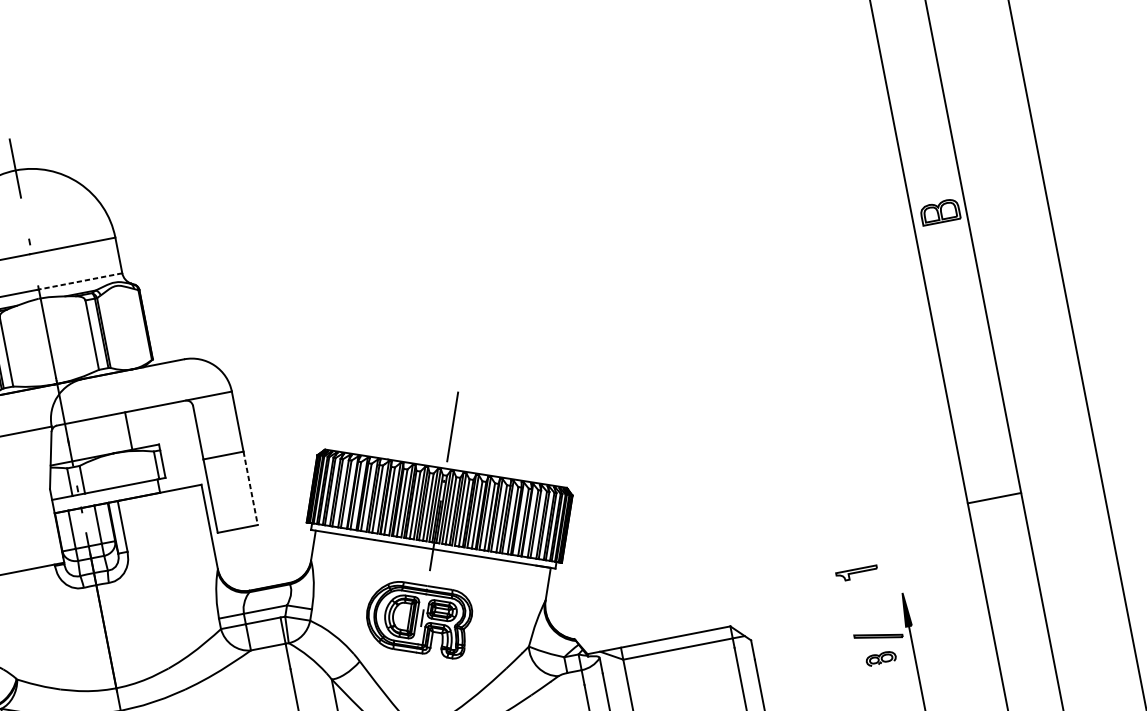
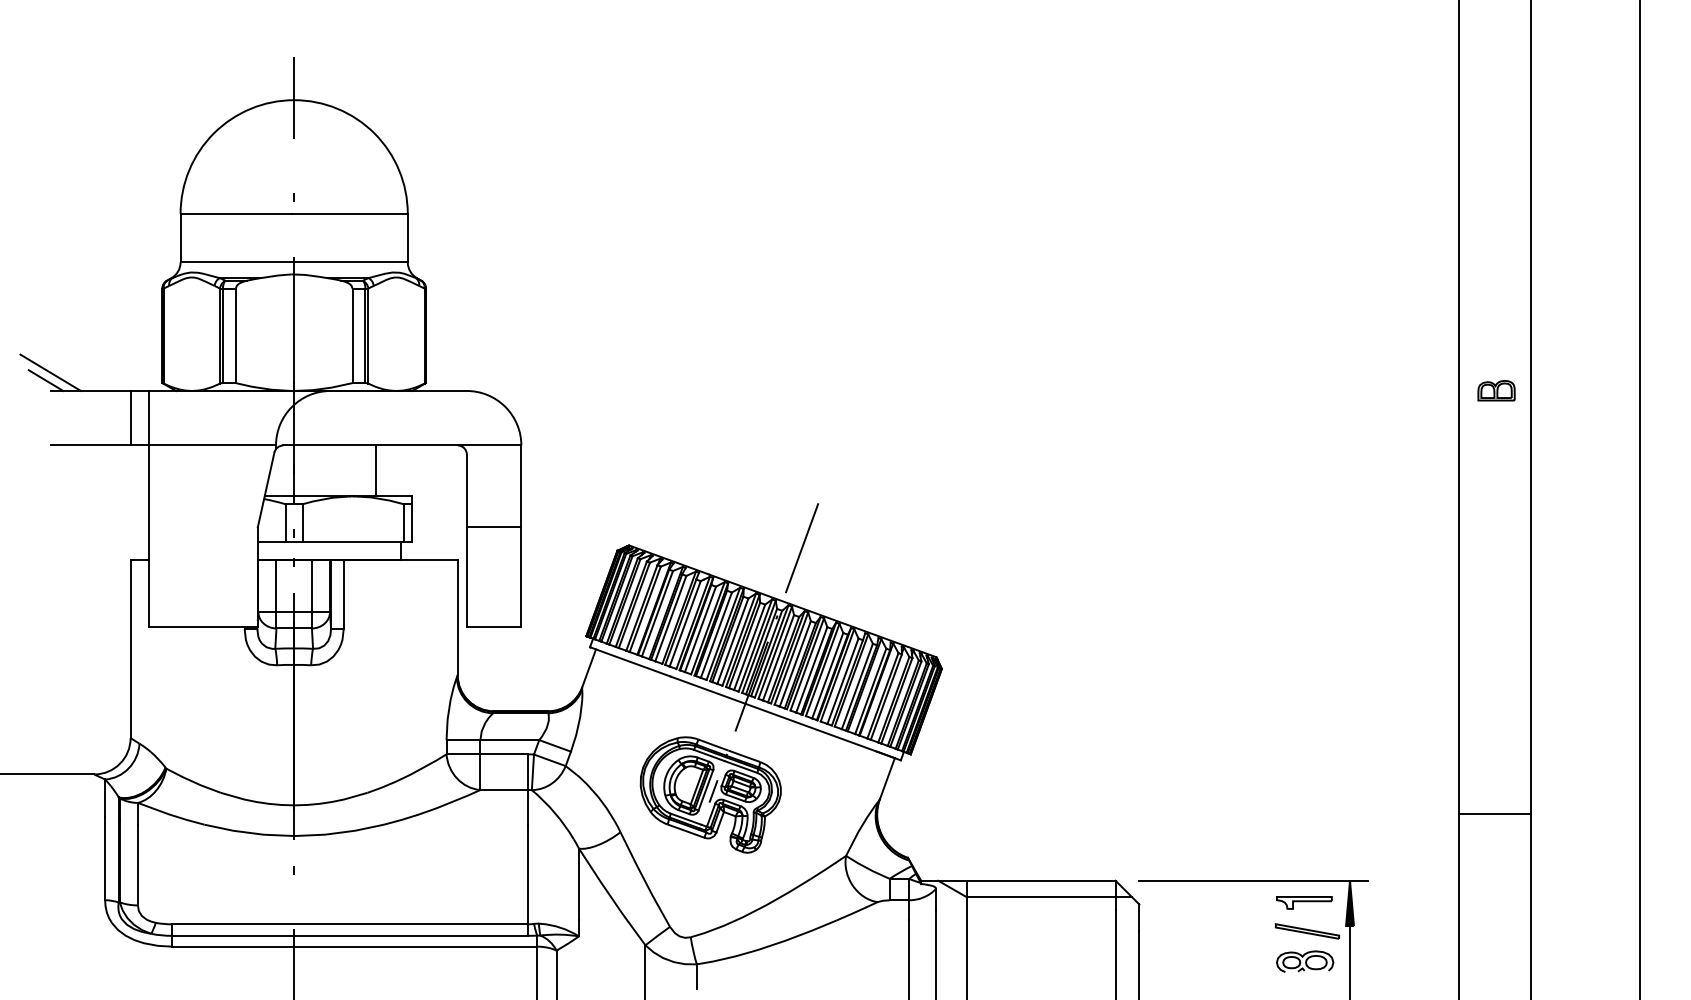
part: (940, 212) -> (1496, 390), size x0.71
line: (79, 281) -> (349, 262), dashed -> solid
line: (250, 488) -> (521, 577), dashed -> solid
line: (994, 497) -> (1494, 813), moved
part: (857, 573) -> (1304, 902), moved
line: (831, 606) -> (1253, 880), added
part: (881, 658) -> (1305, 961), size x1.43

